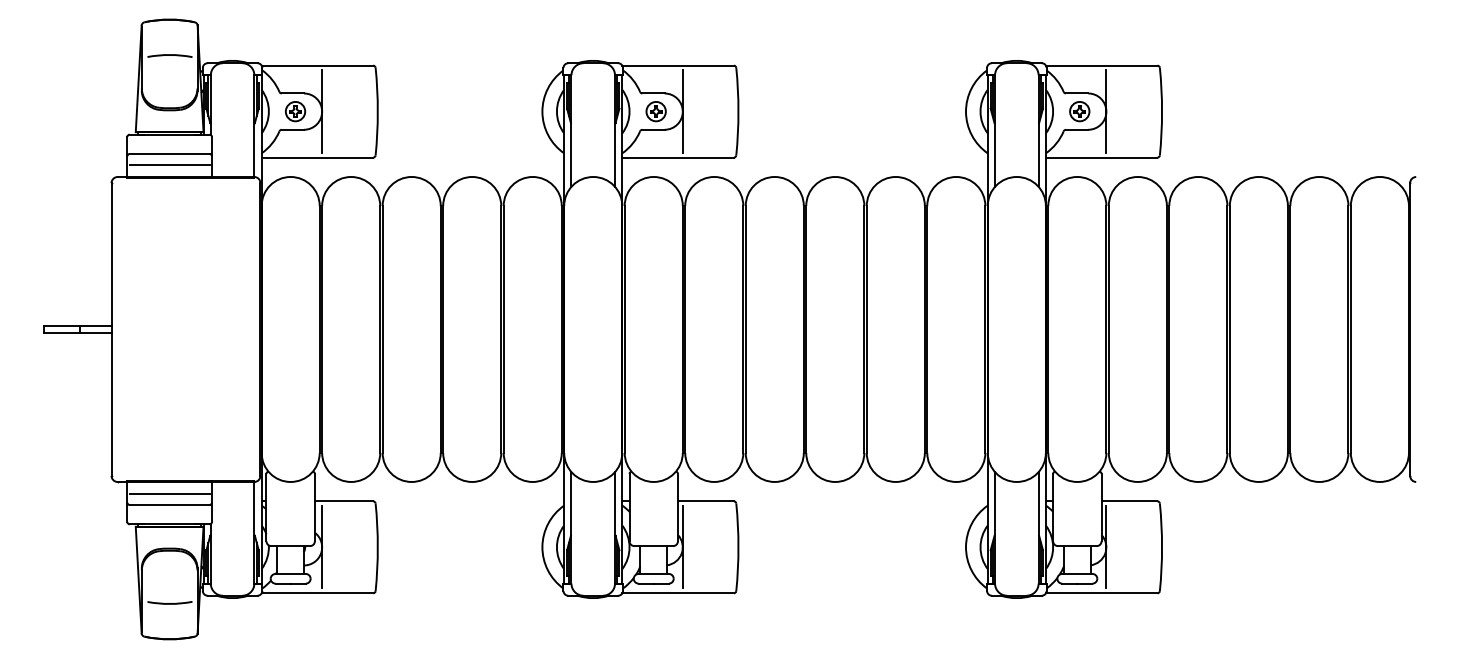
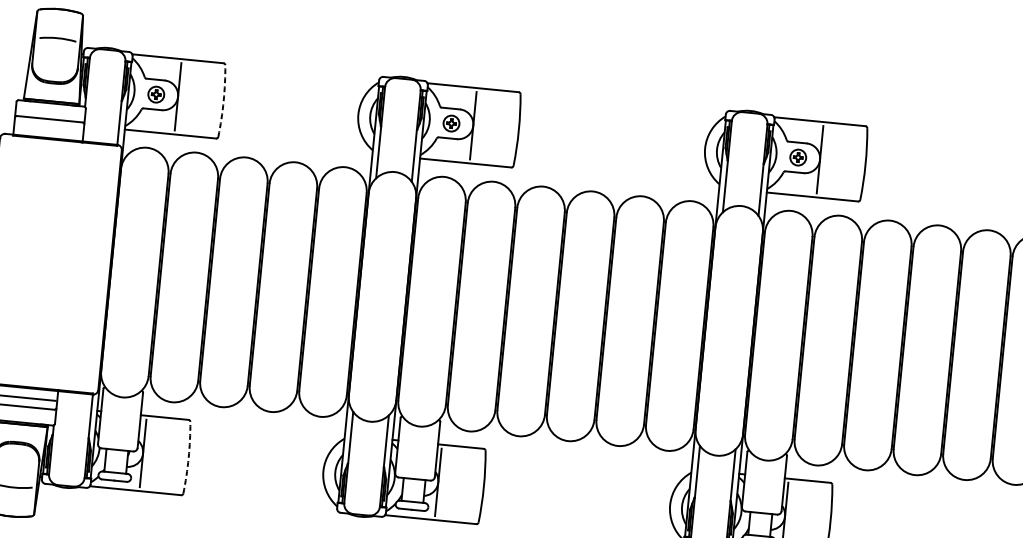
arc: (377, 111) -> (223, 101), solid -> dashed
line: (169, 164) -> (48, 127), removed
arc: (377, 547) -> (188, 458), solid -> dashed

